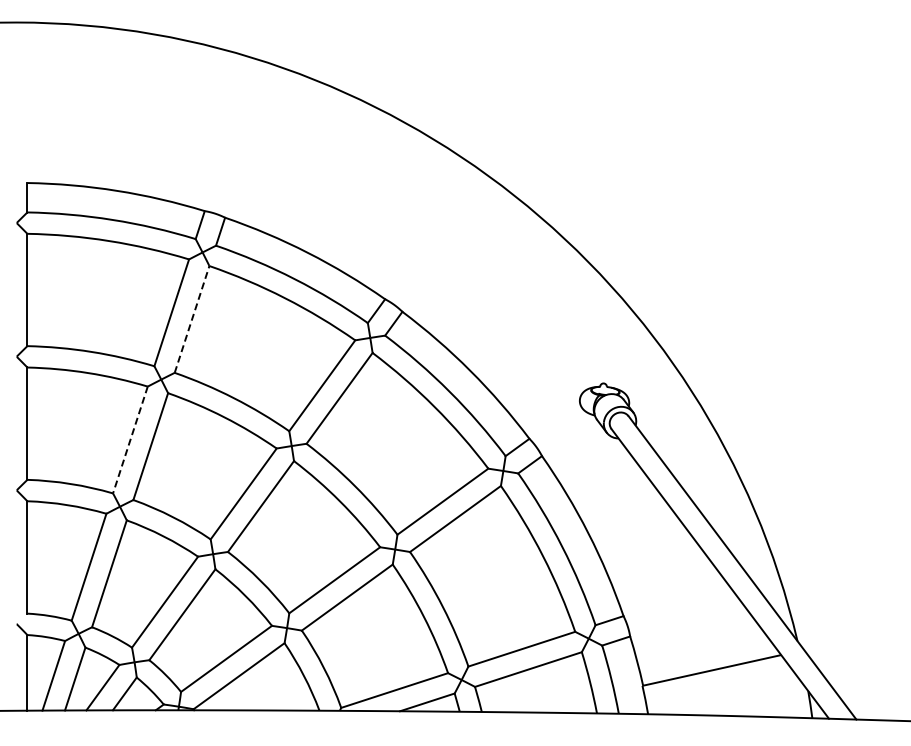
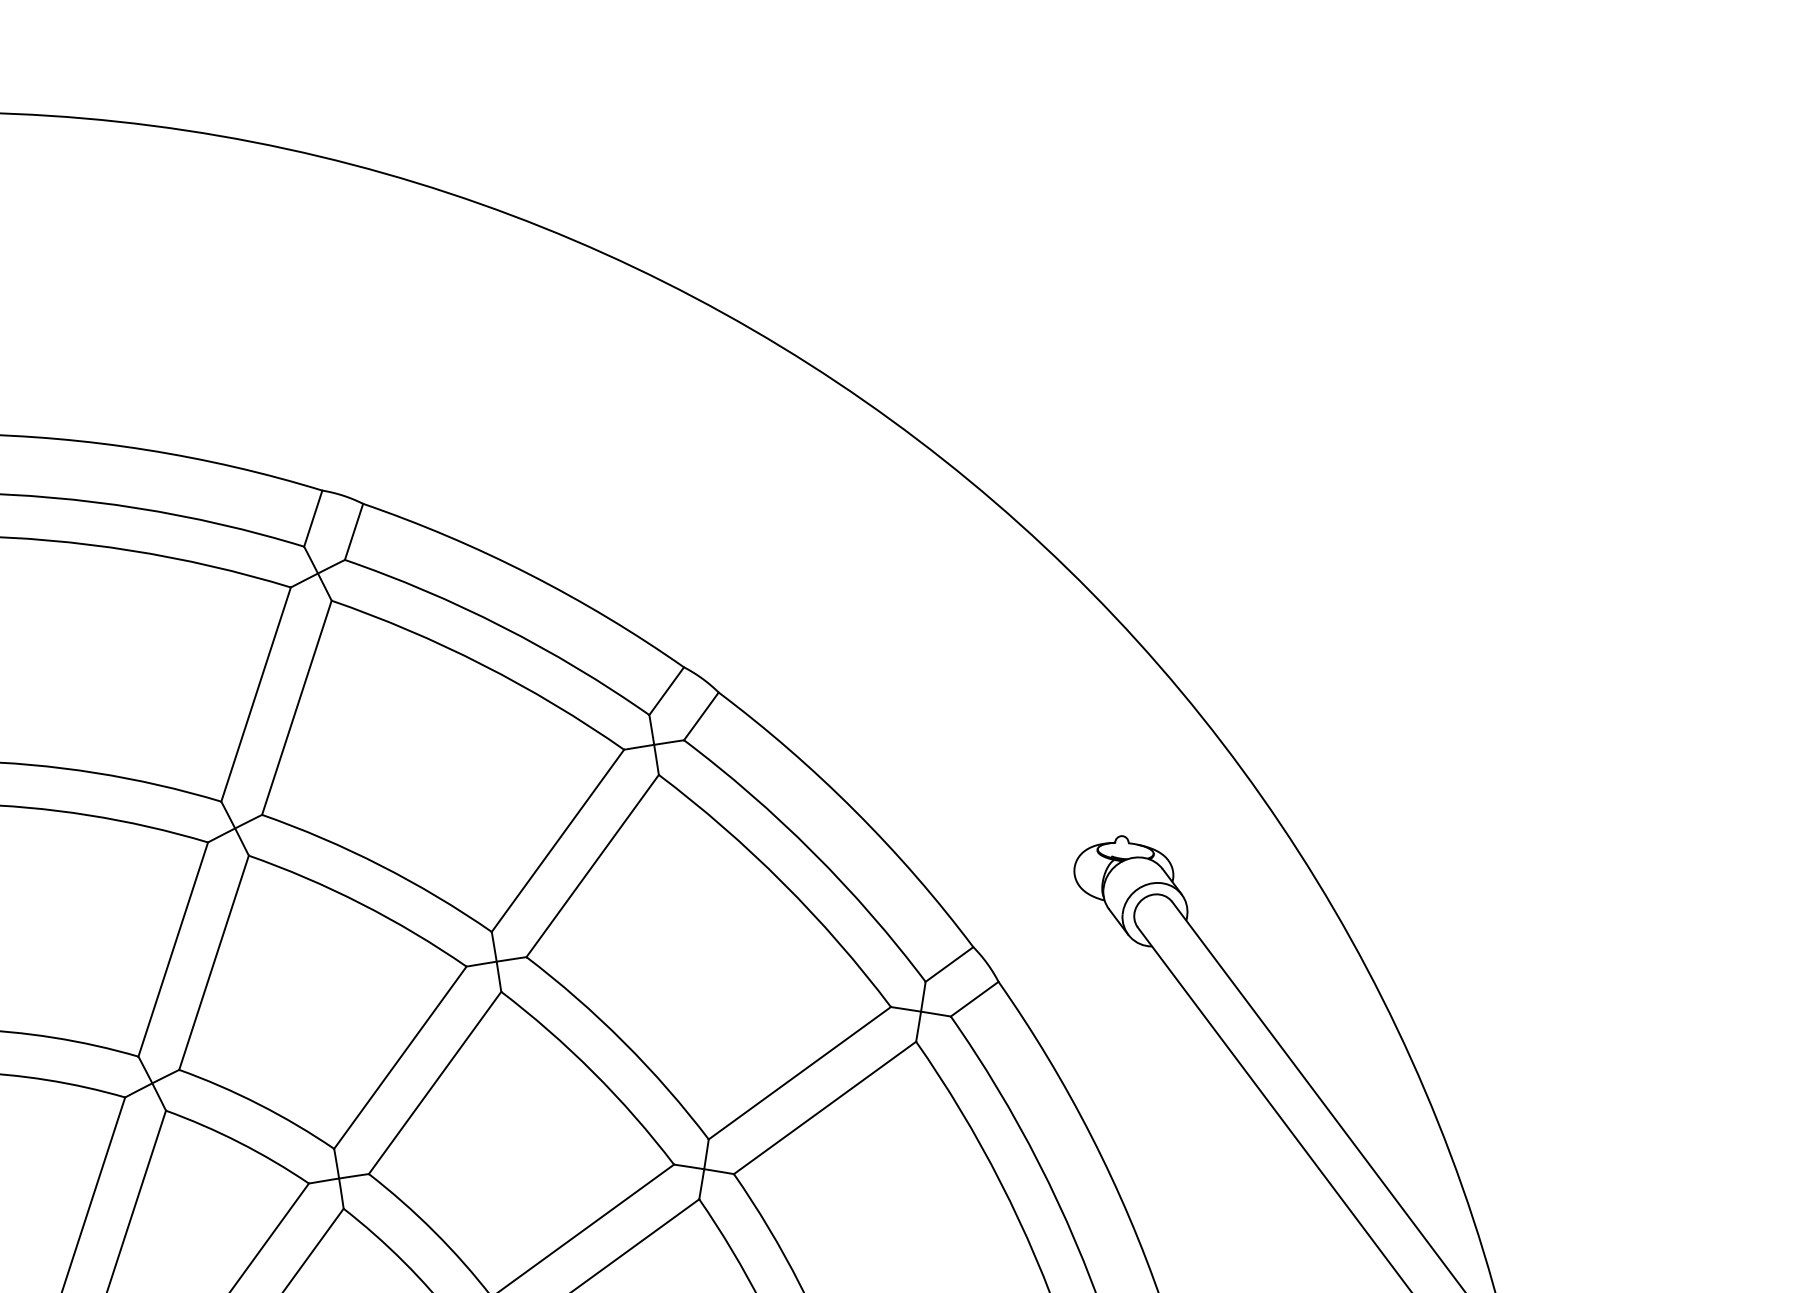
line: (192, 318) -> (297, 705), dashed -> solid
line: (130, 440) -> (173, 950), dashed -> solid

